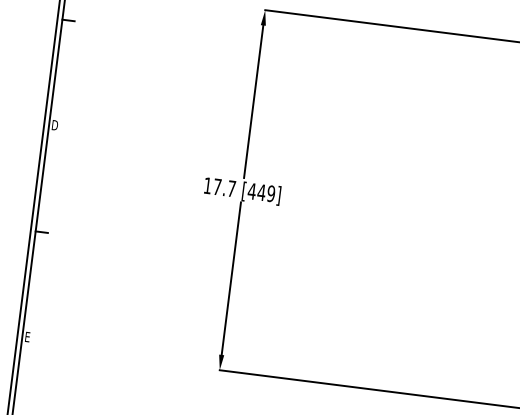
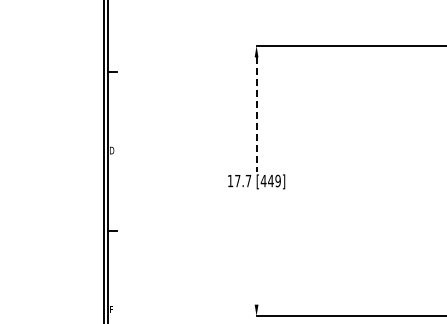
line: (253, 102) -> (256, 115), solid -> dashed
line: (231, 278) -> (256, 247), removed

